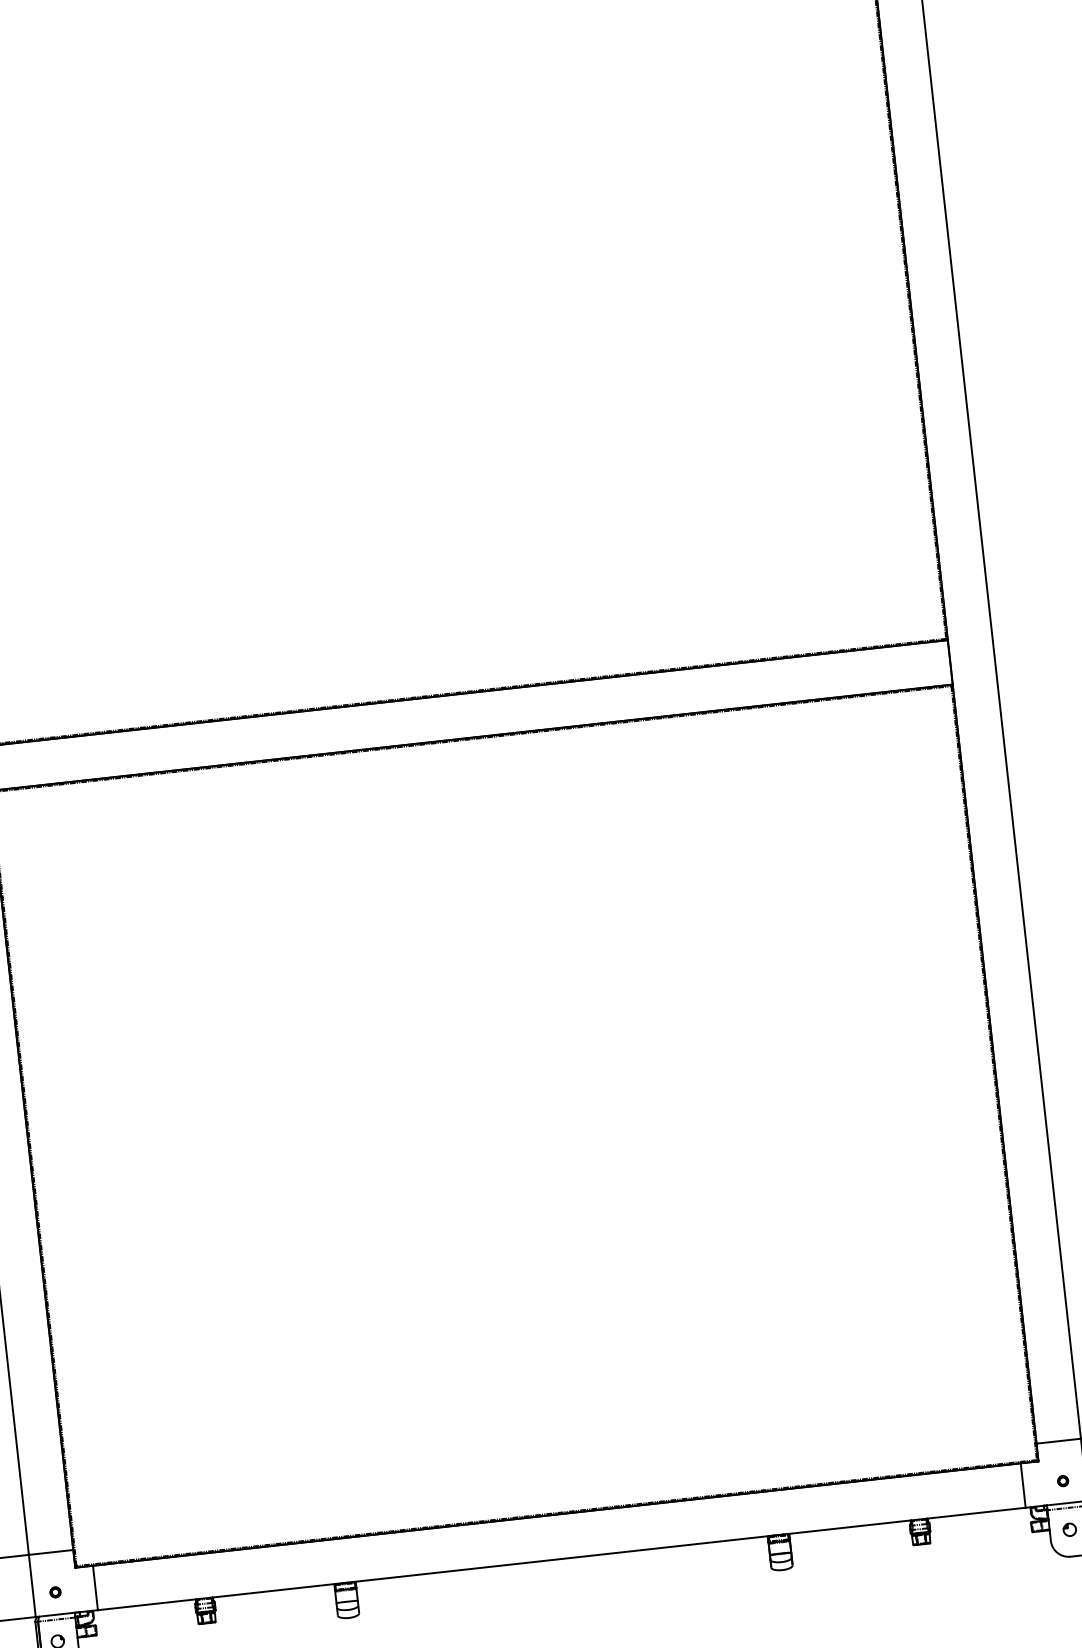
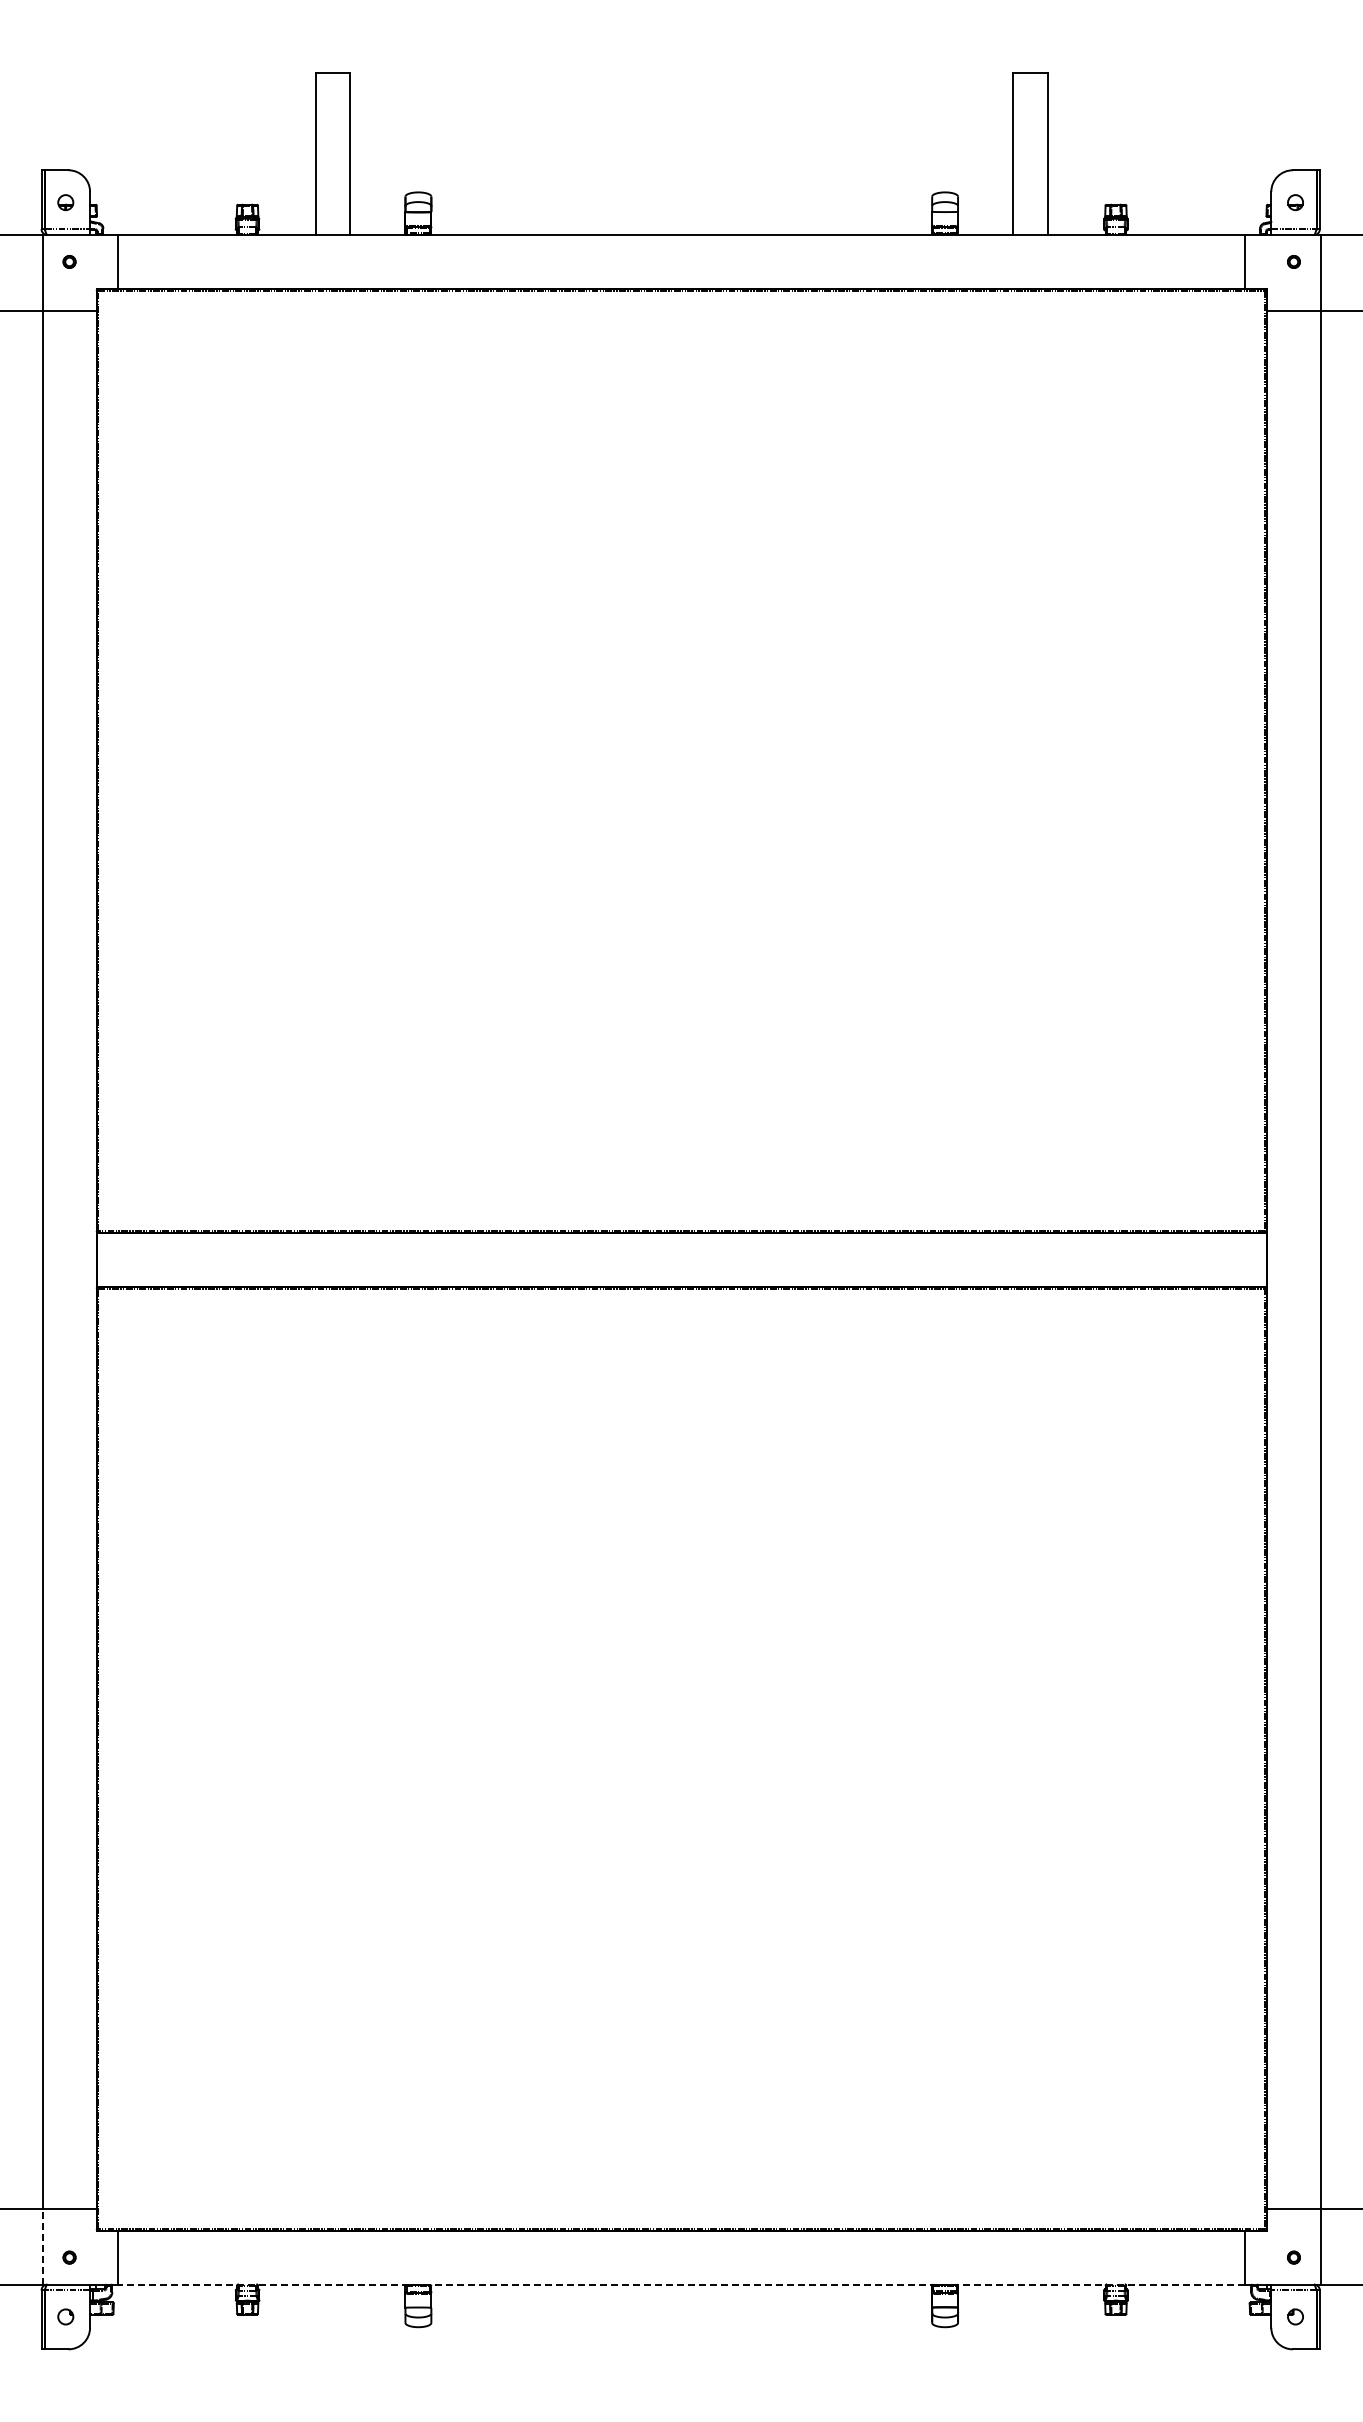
line: (561, 1558) -> (681, 2284), solid -> dashed
line: (32, 1585) -> (42, 2246), solid -> dashed

